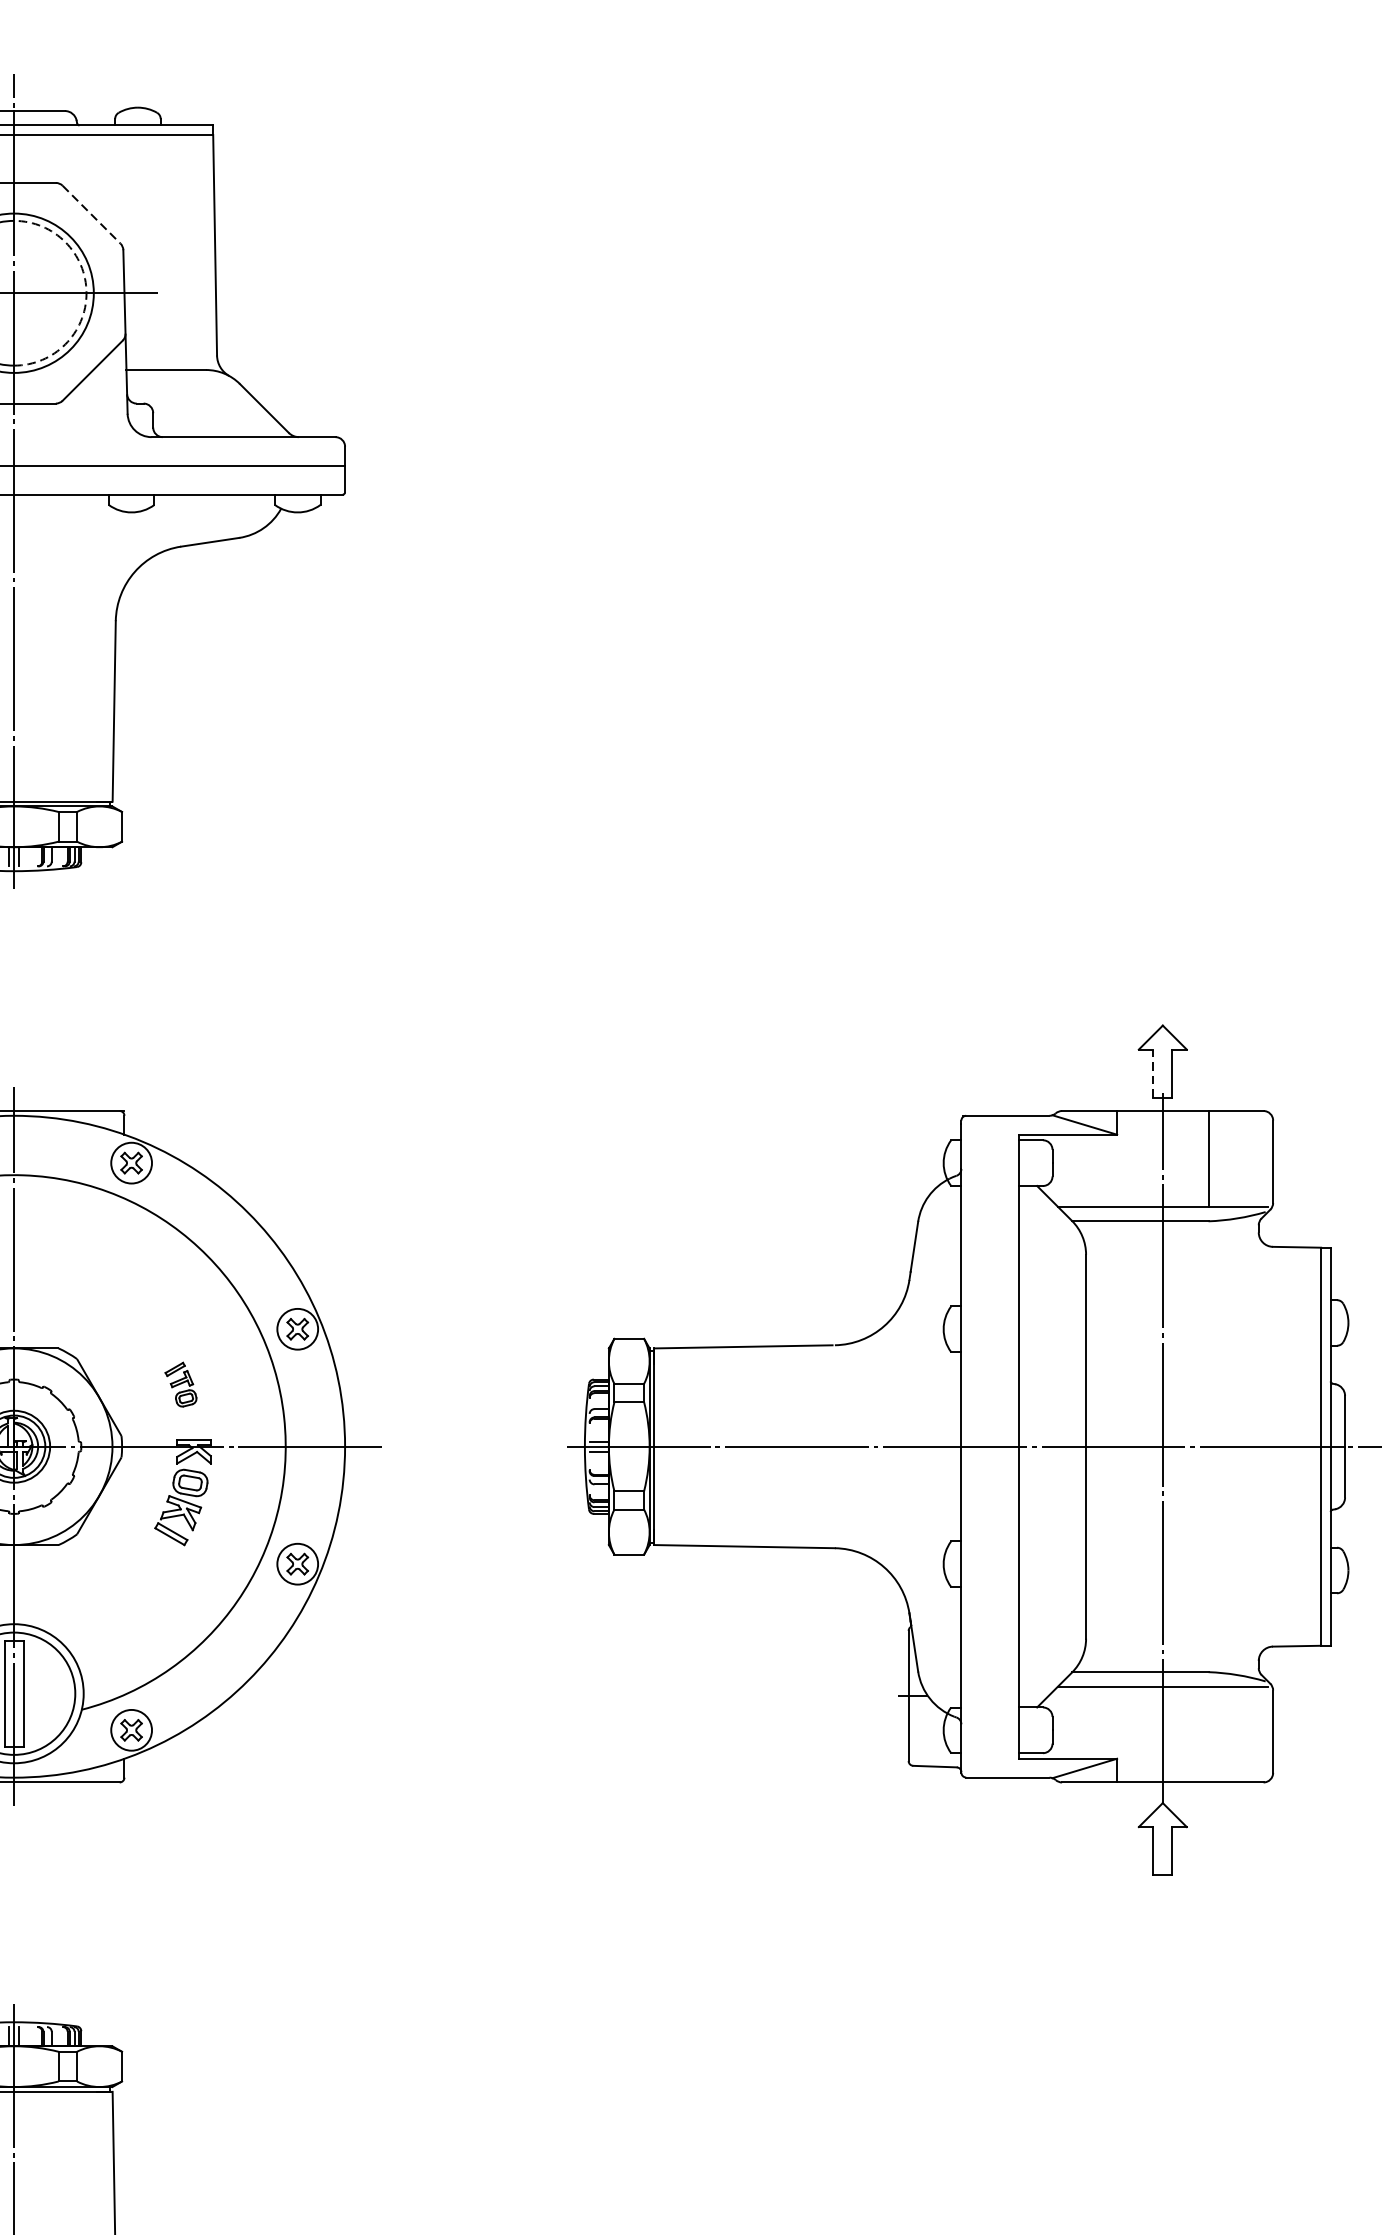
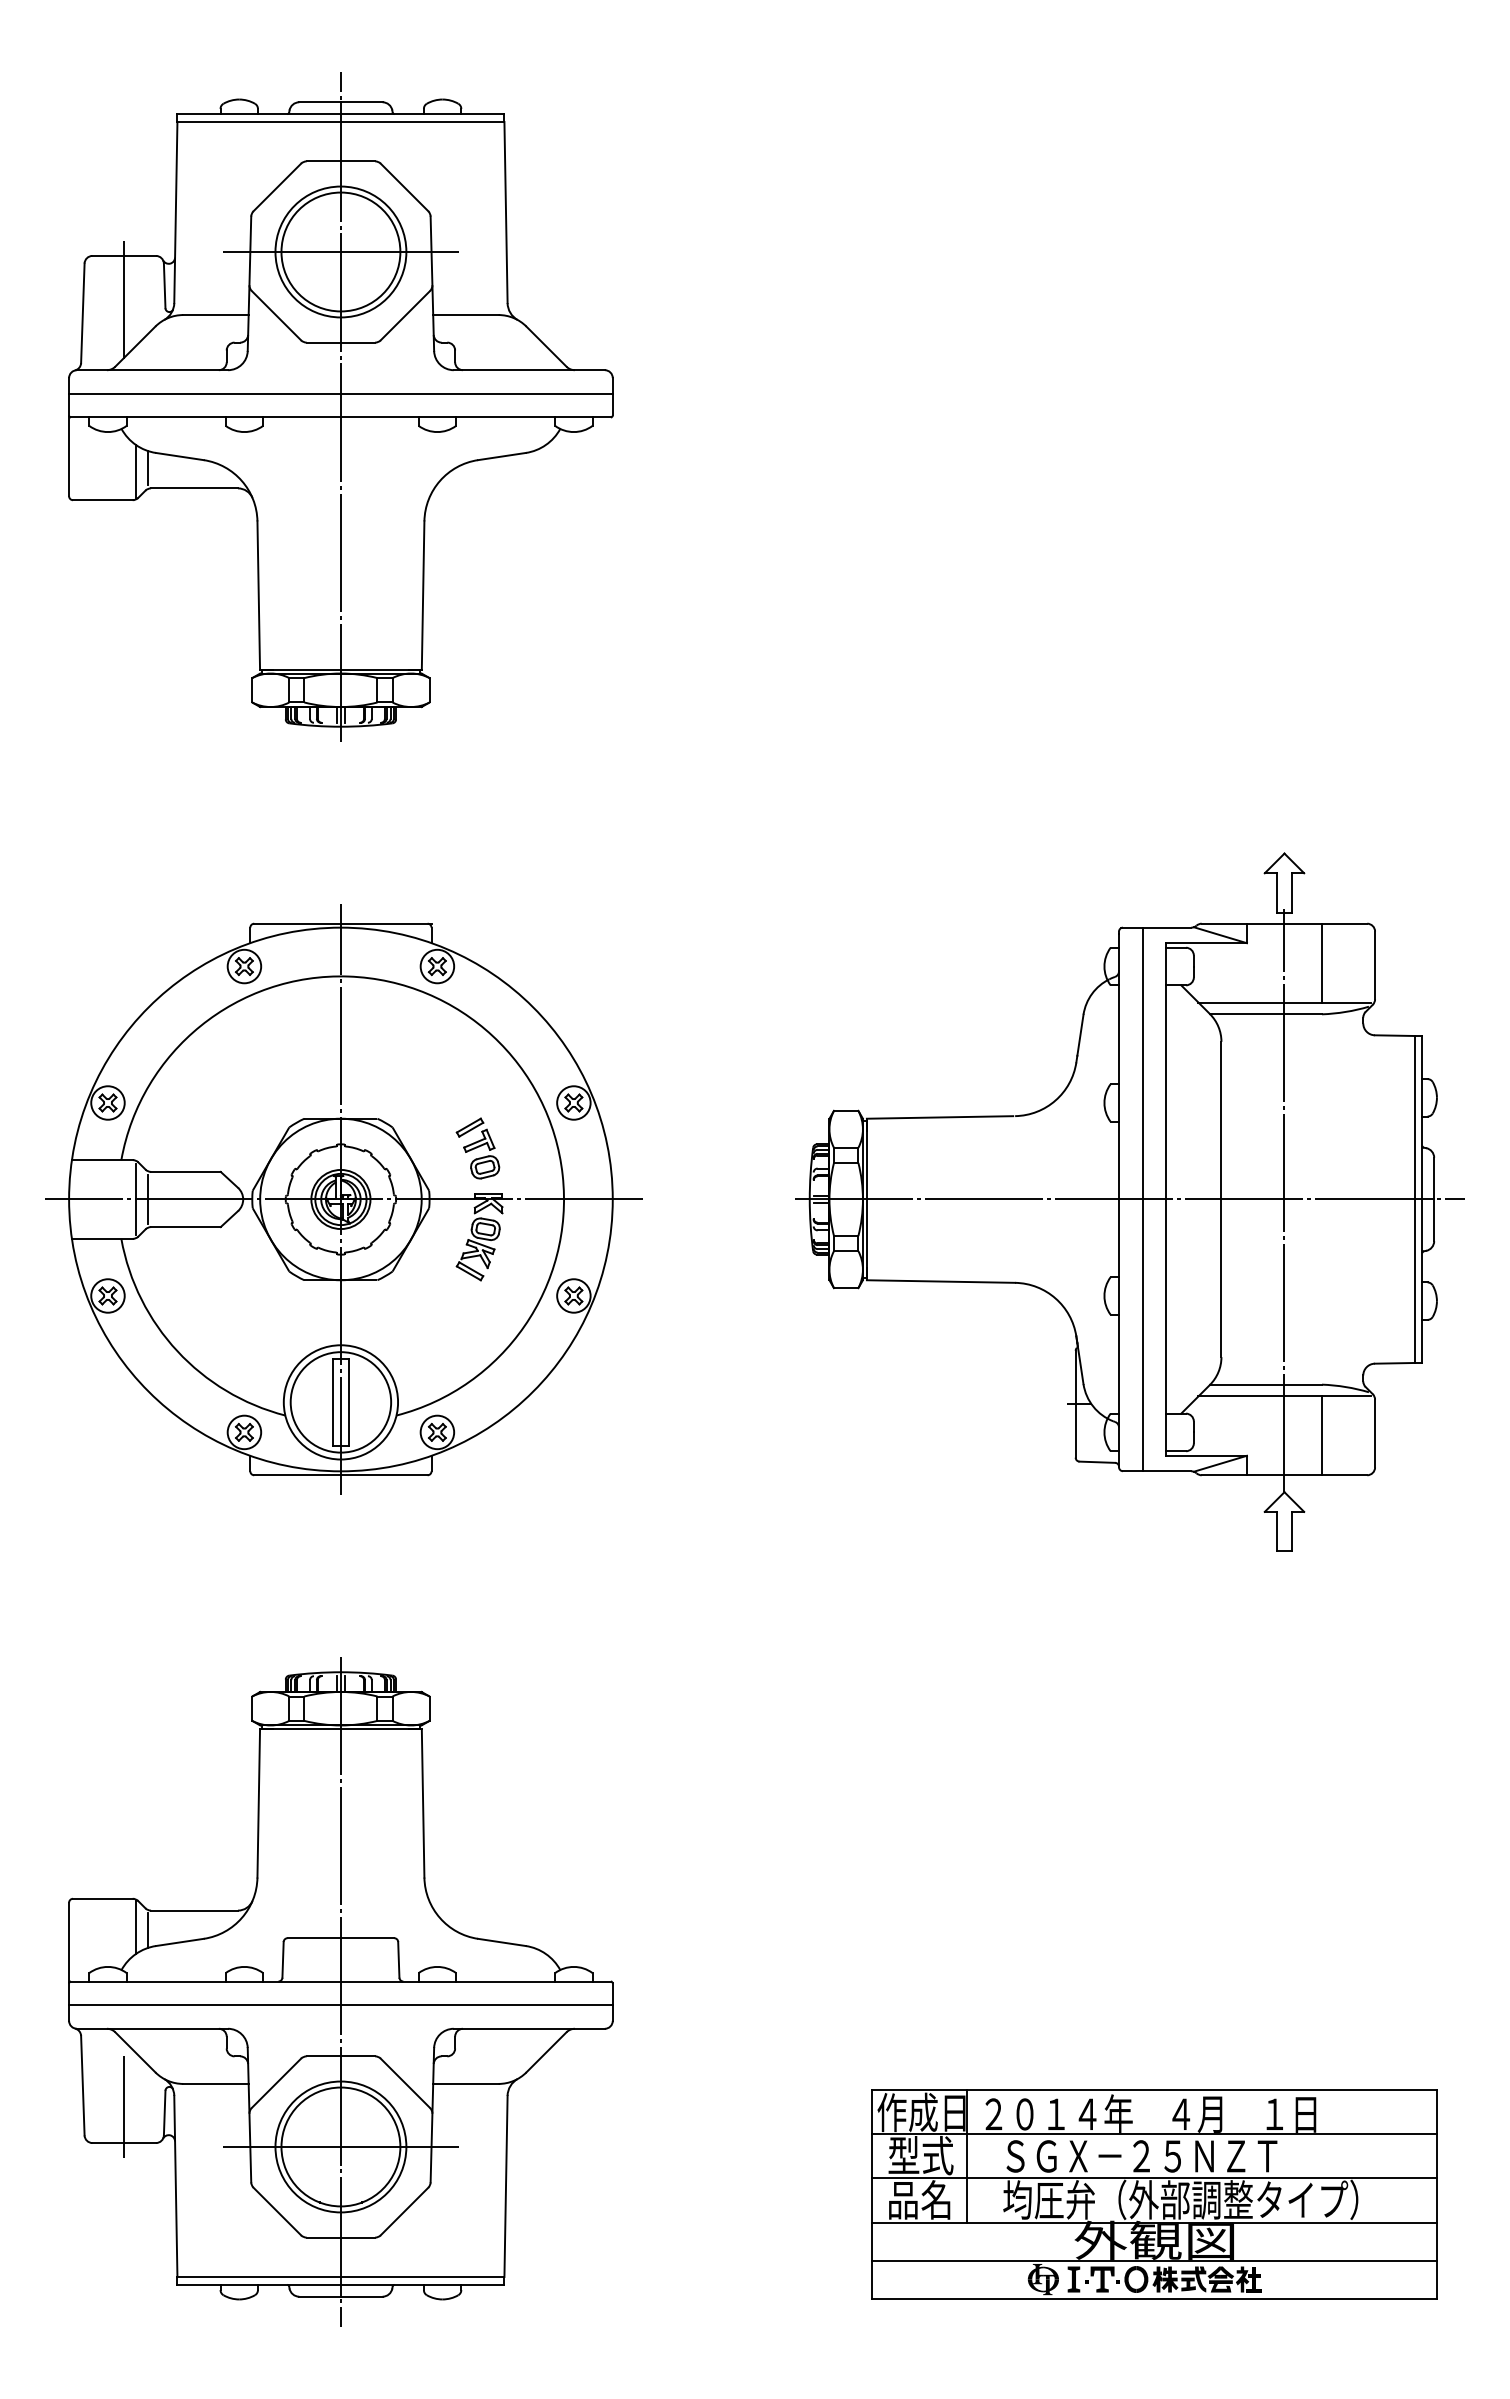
line: (91, 214) -> (404, 187), dashed -> solid
arc: (86, 293) -> (400, 252), dashed -> solid
line: (1153, 1073) -> (1276, 892), dashed -> solid
part: (180, 1384) -> (477, 1148), size x1.67
line: (989, 1446) -> (1142, 1199), added
line: (1209, 1734) -> (1322, 1435), added

